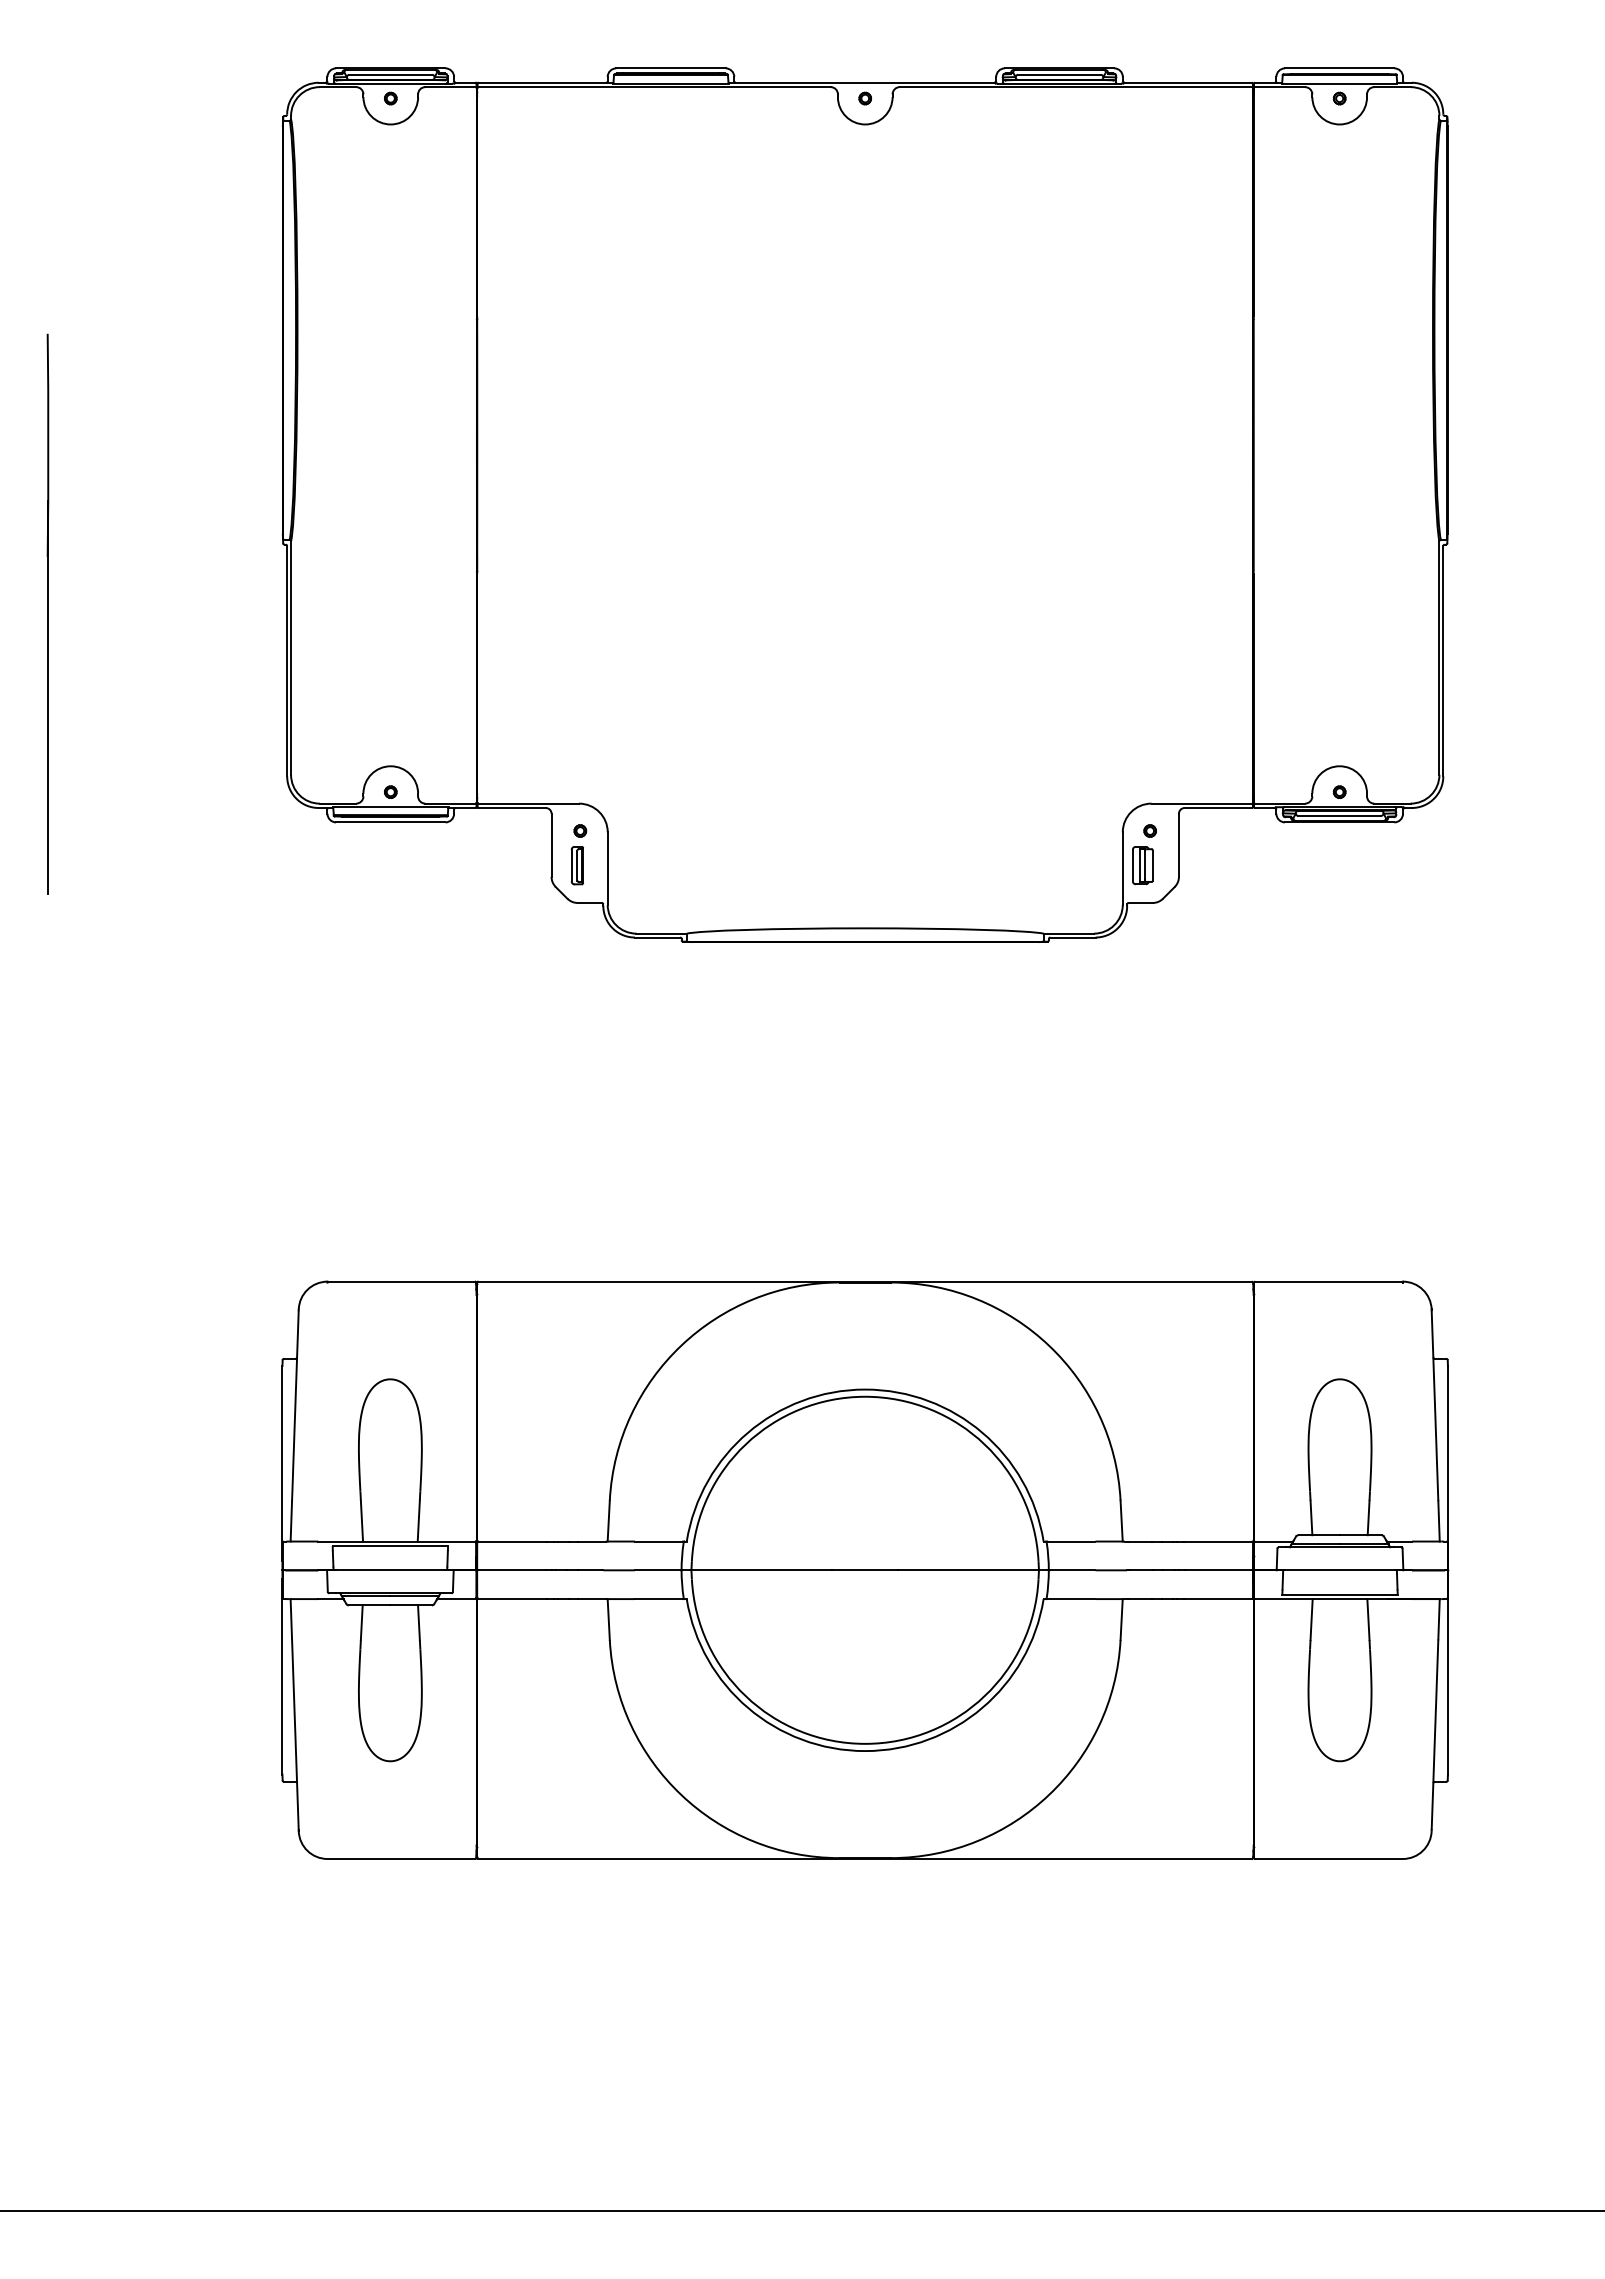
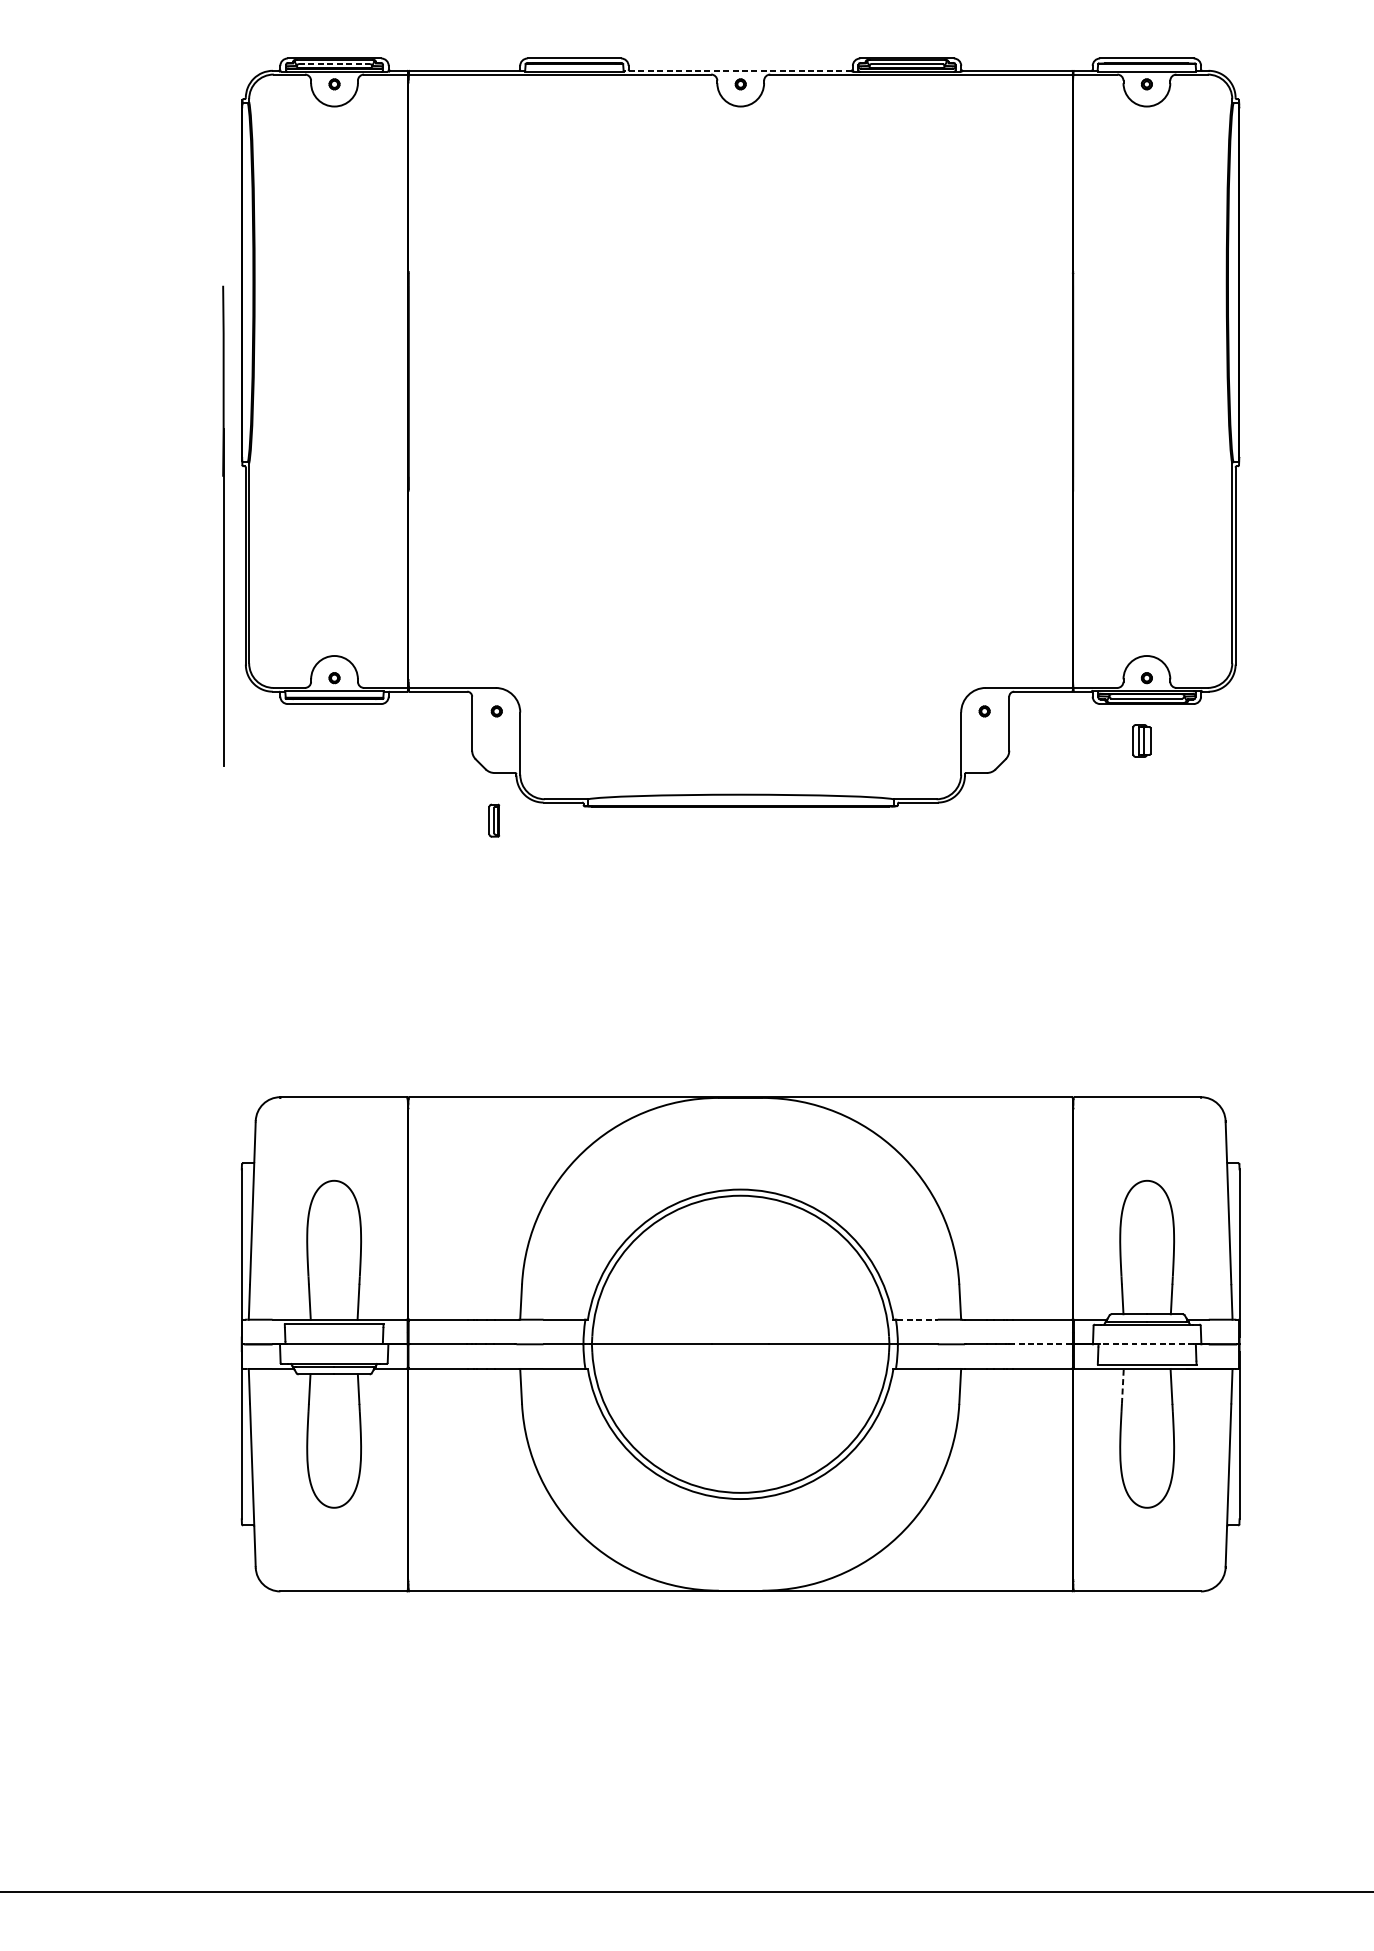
line: (390, 74) -> (334, 63), solid -> dashed
line: (861, 82) -> (737, 70), solid -> dashed
part: (47, 613) -> (222, 525), moved
part: (576, 865) -> (493, 820), moved
part: (1142, 865) -> (1141, 740), moved
line: (1071, 1541) -> (917, 1319), solid -> dashed
line: (1218, 1570) -> (1043, 1344), solid -> dashed
line: (1340, 1570) -> (1147, 1344), solid -> dashed
line: (1311, 1619) -> (1122, 1386), solid -> dashed

